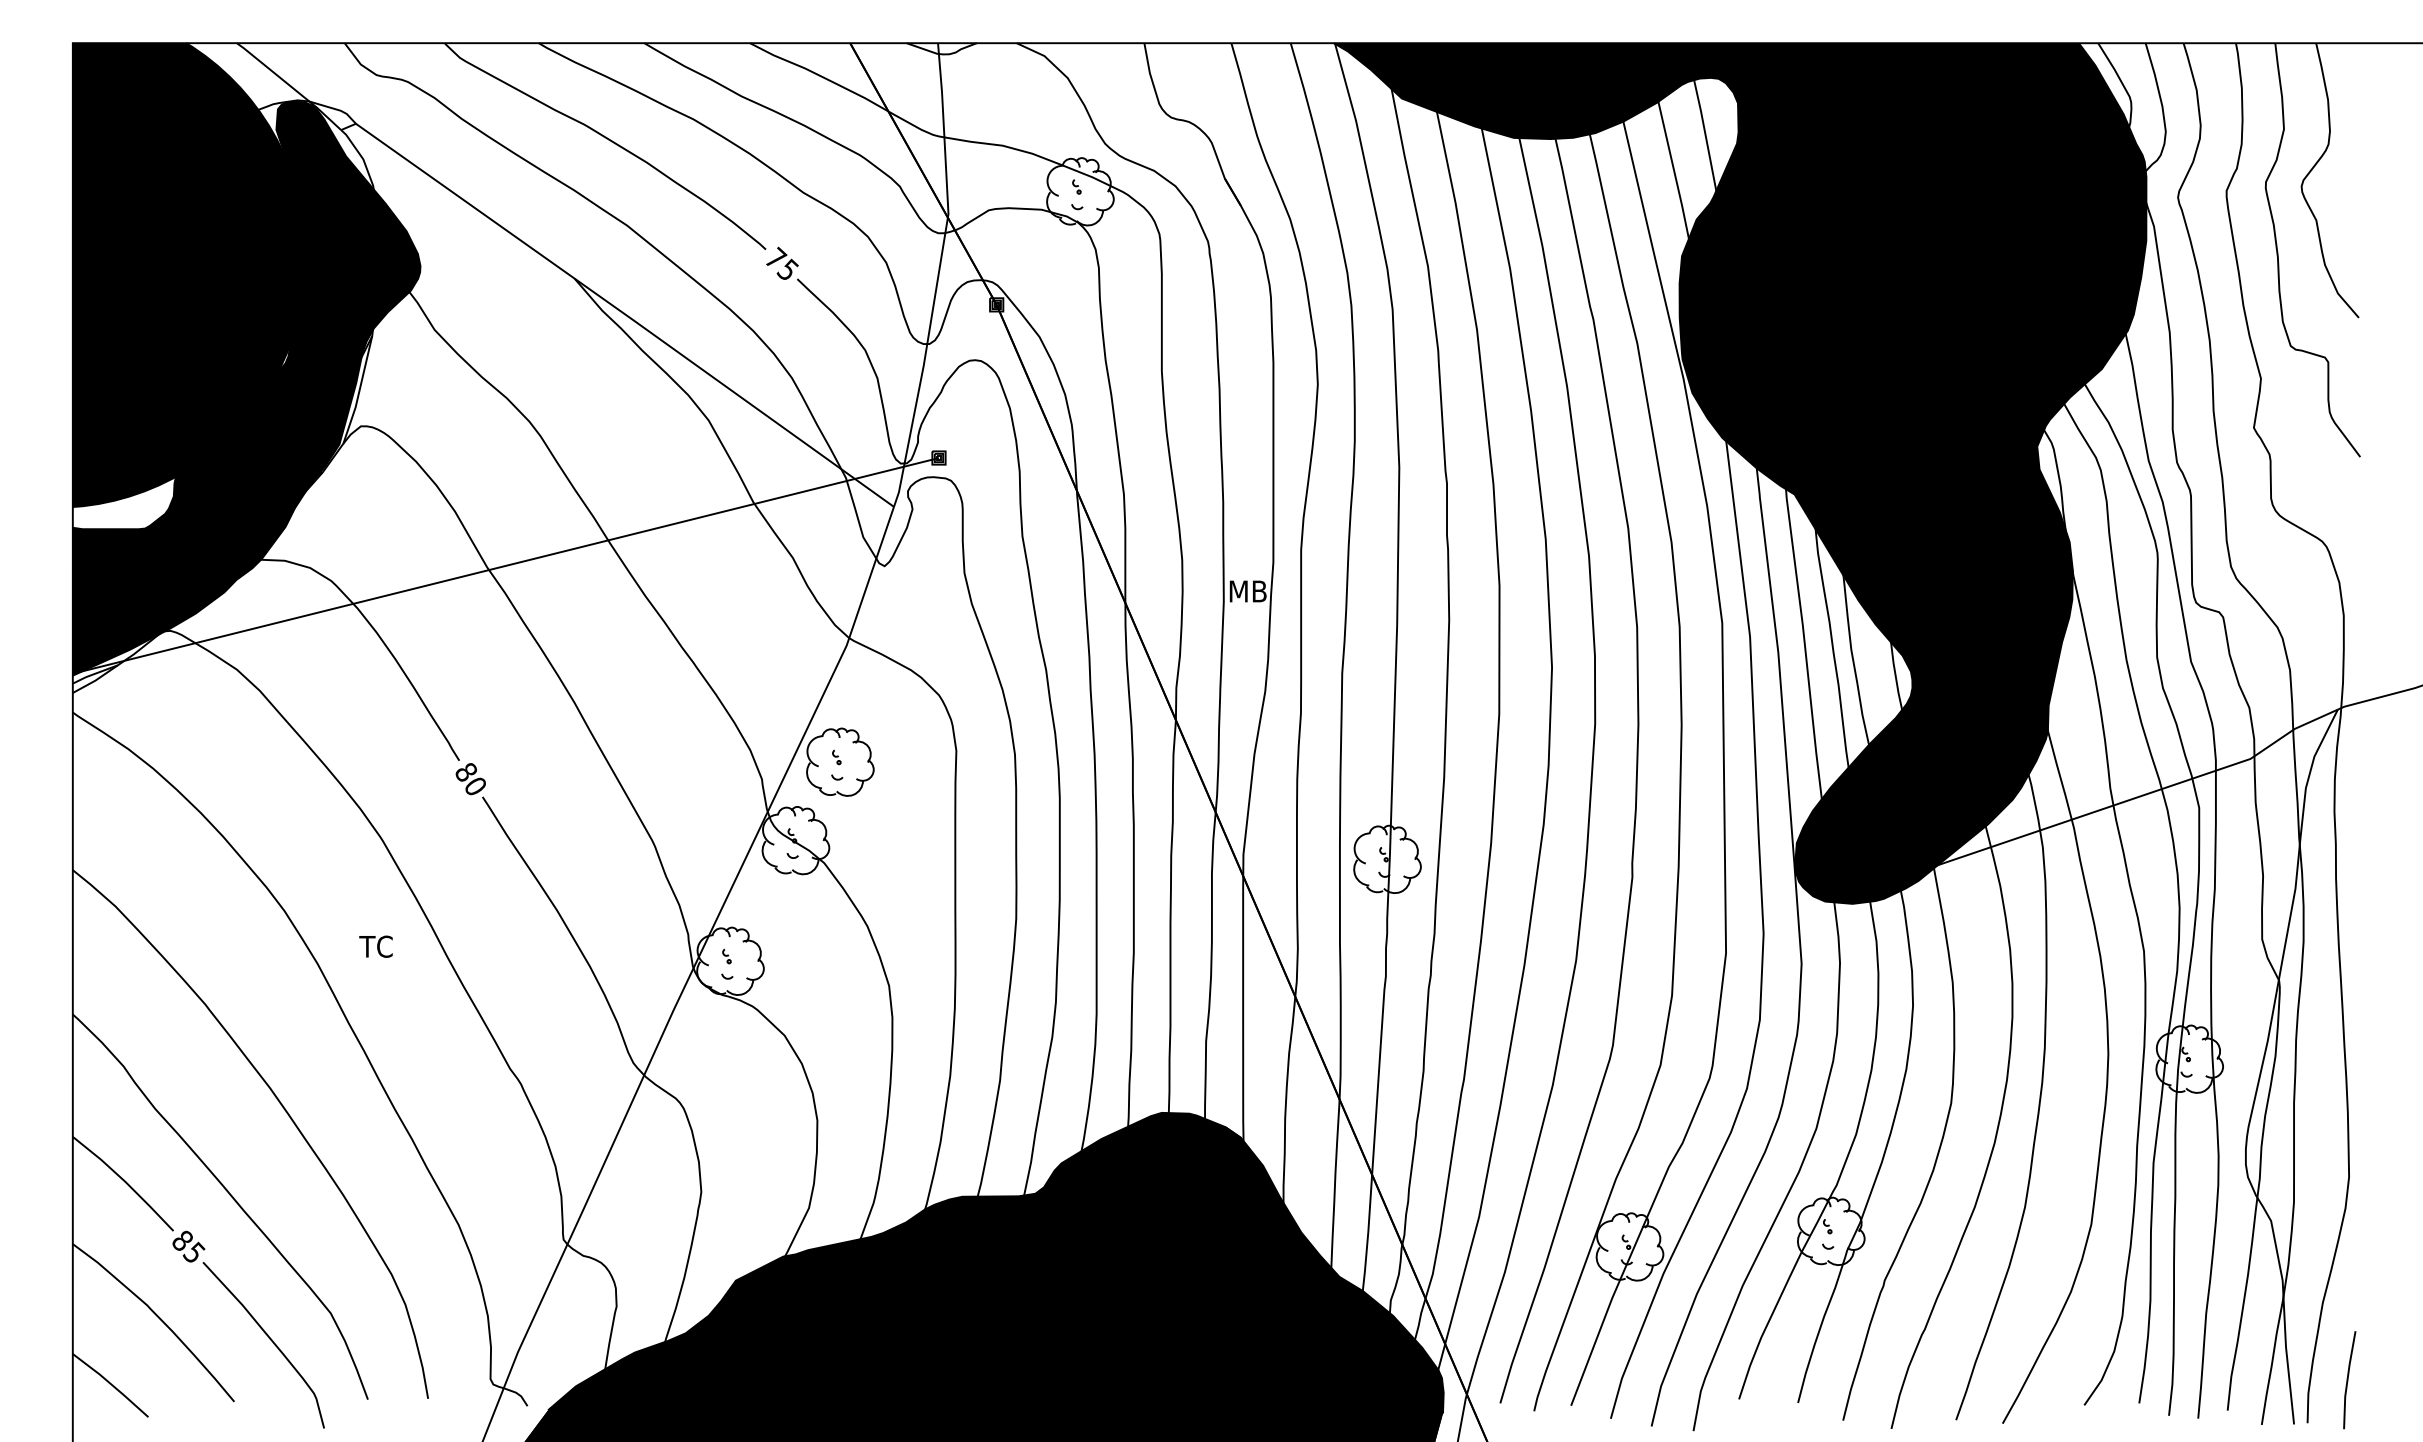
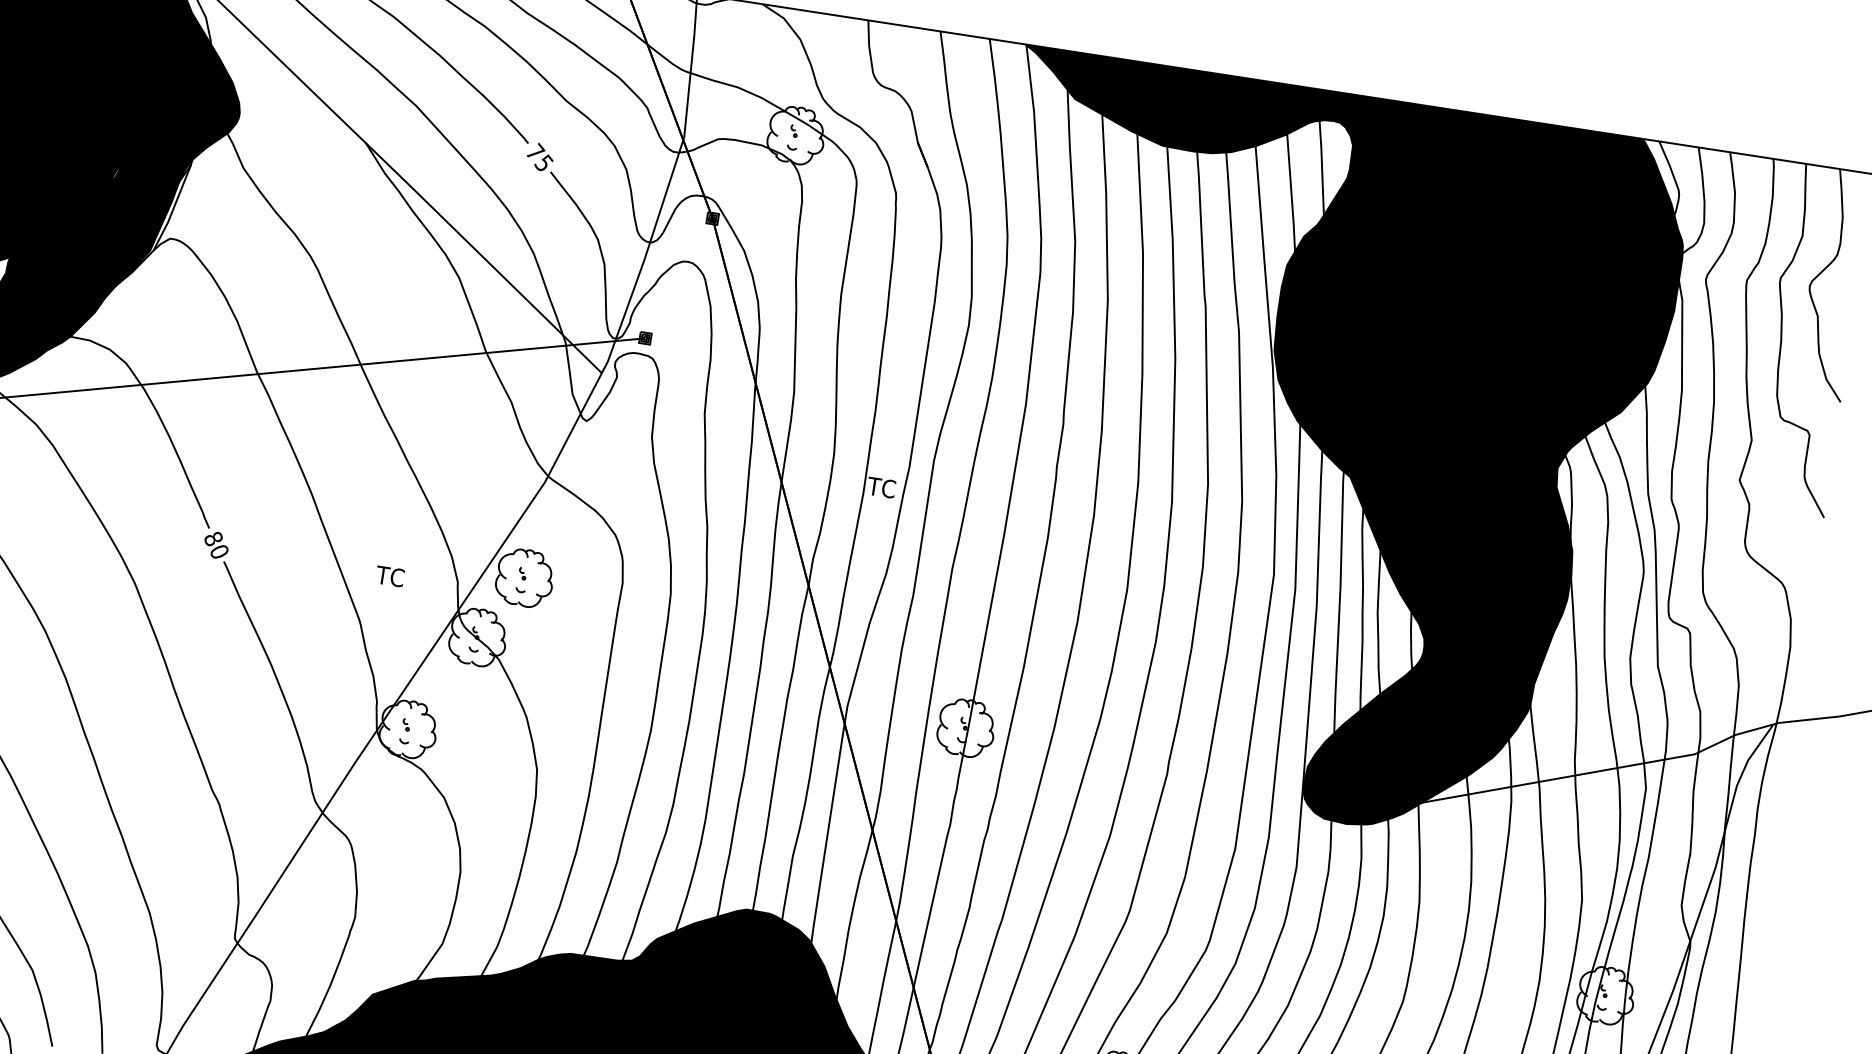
text: (1246, 591) -> (883, 488), MB -> TC
text: (375, 946) -> (389, 576), moved

